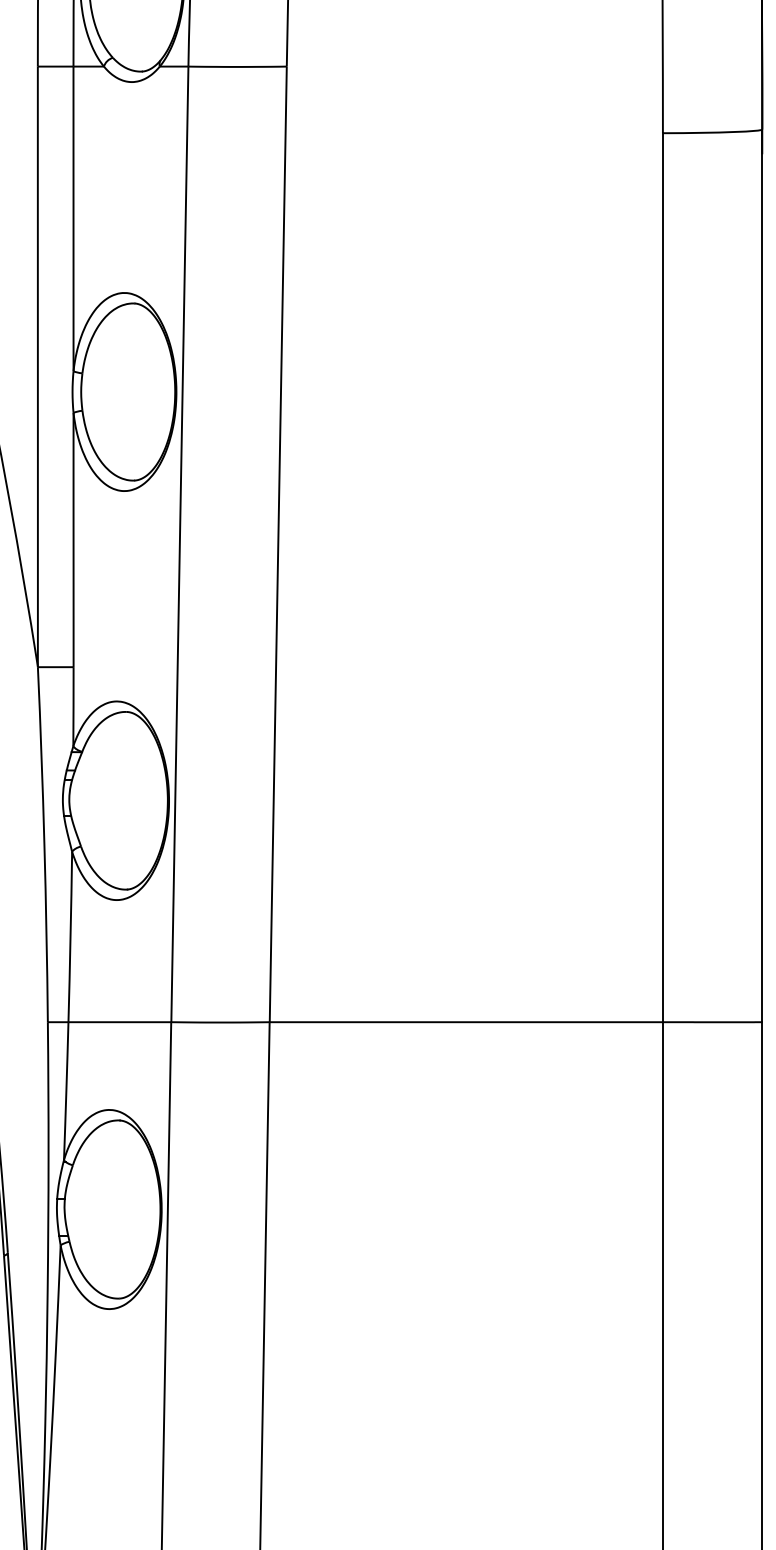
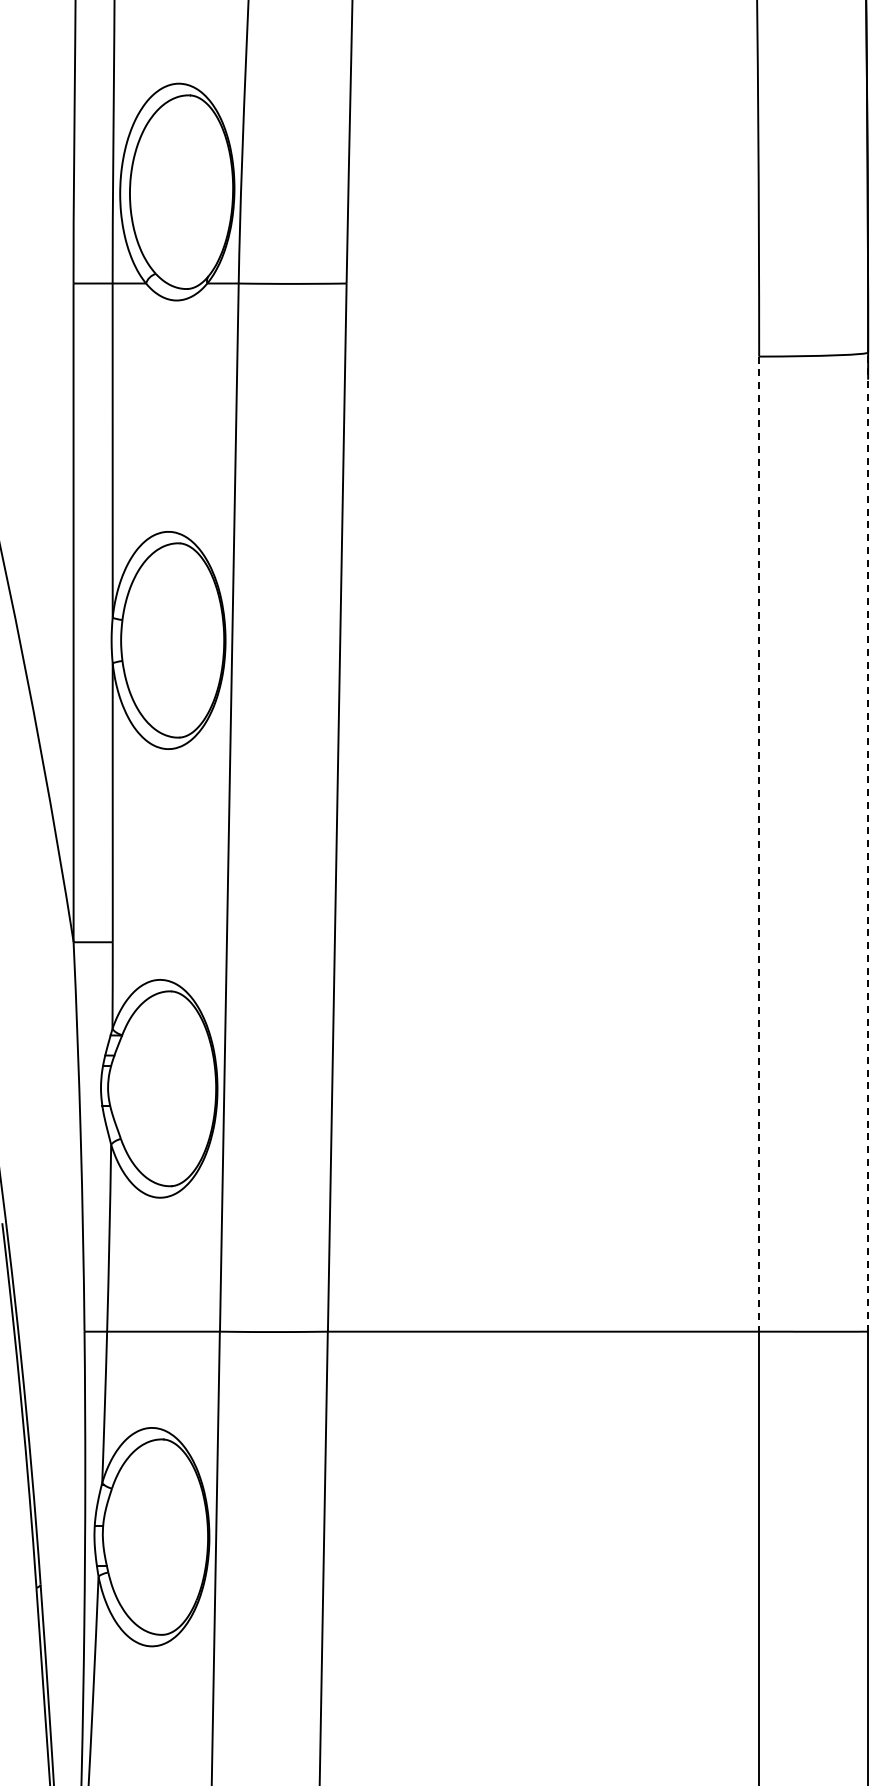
line: (762, 576) -> (868, 842), solid -> dashed
line: (663, 578) -> (759, 844), solid -> dashed

